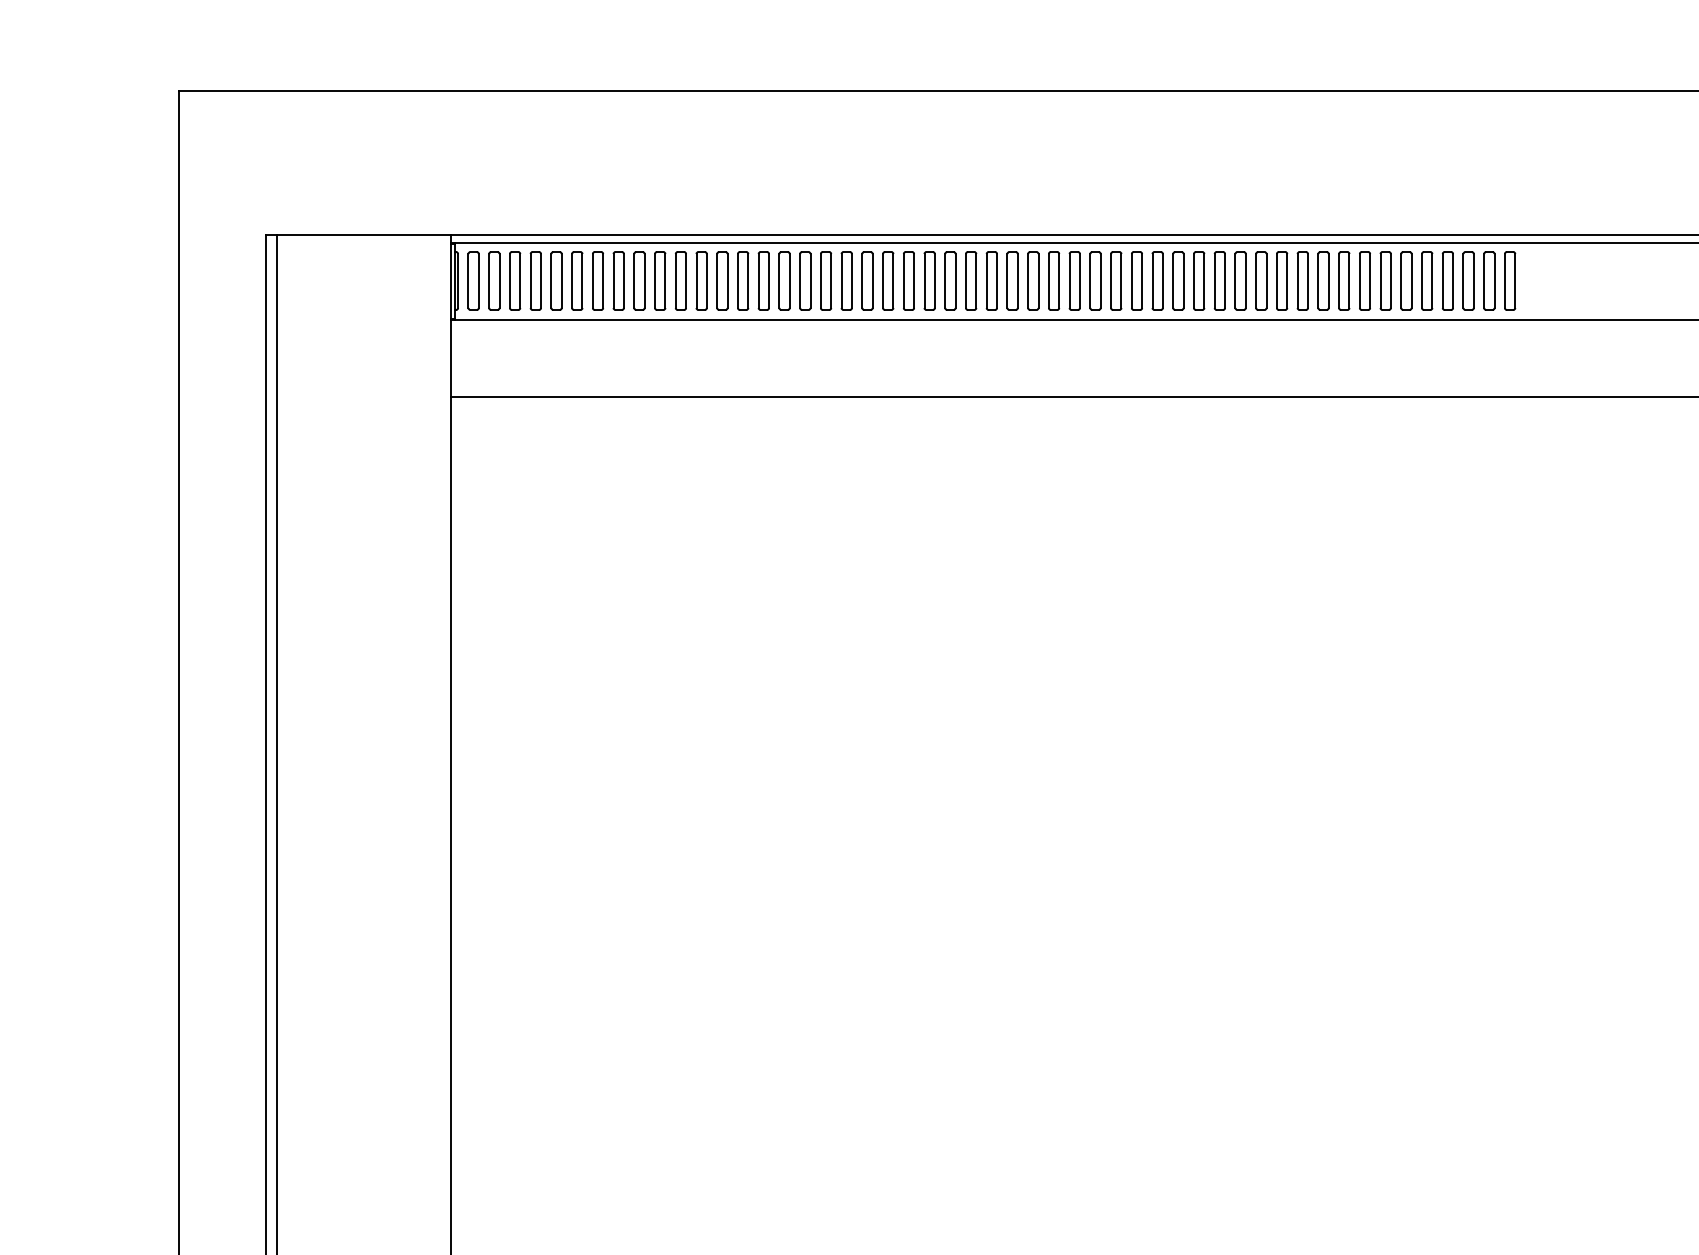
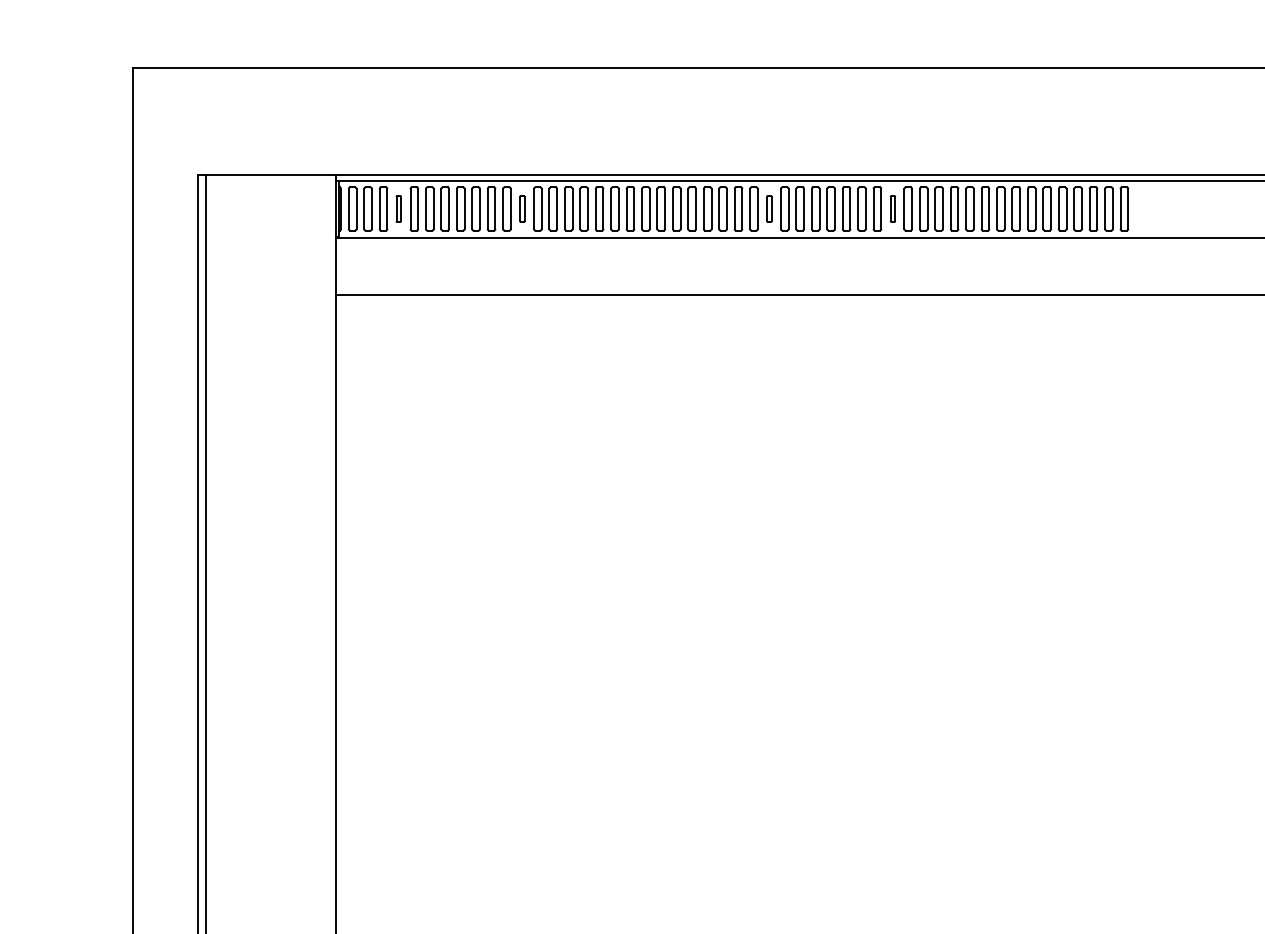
part: (535, 280) -> (398, 208), size x0.6
part: (701, 280) -> (522, 208), size x0.6
part: (1033, 280) -> (769, 208), size x0.6
part: (1199, 280) -> (893, 208), size x0.6

